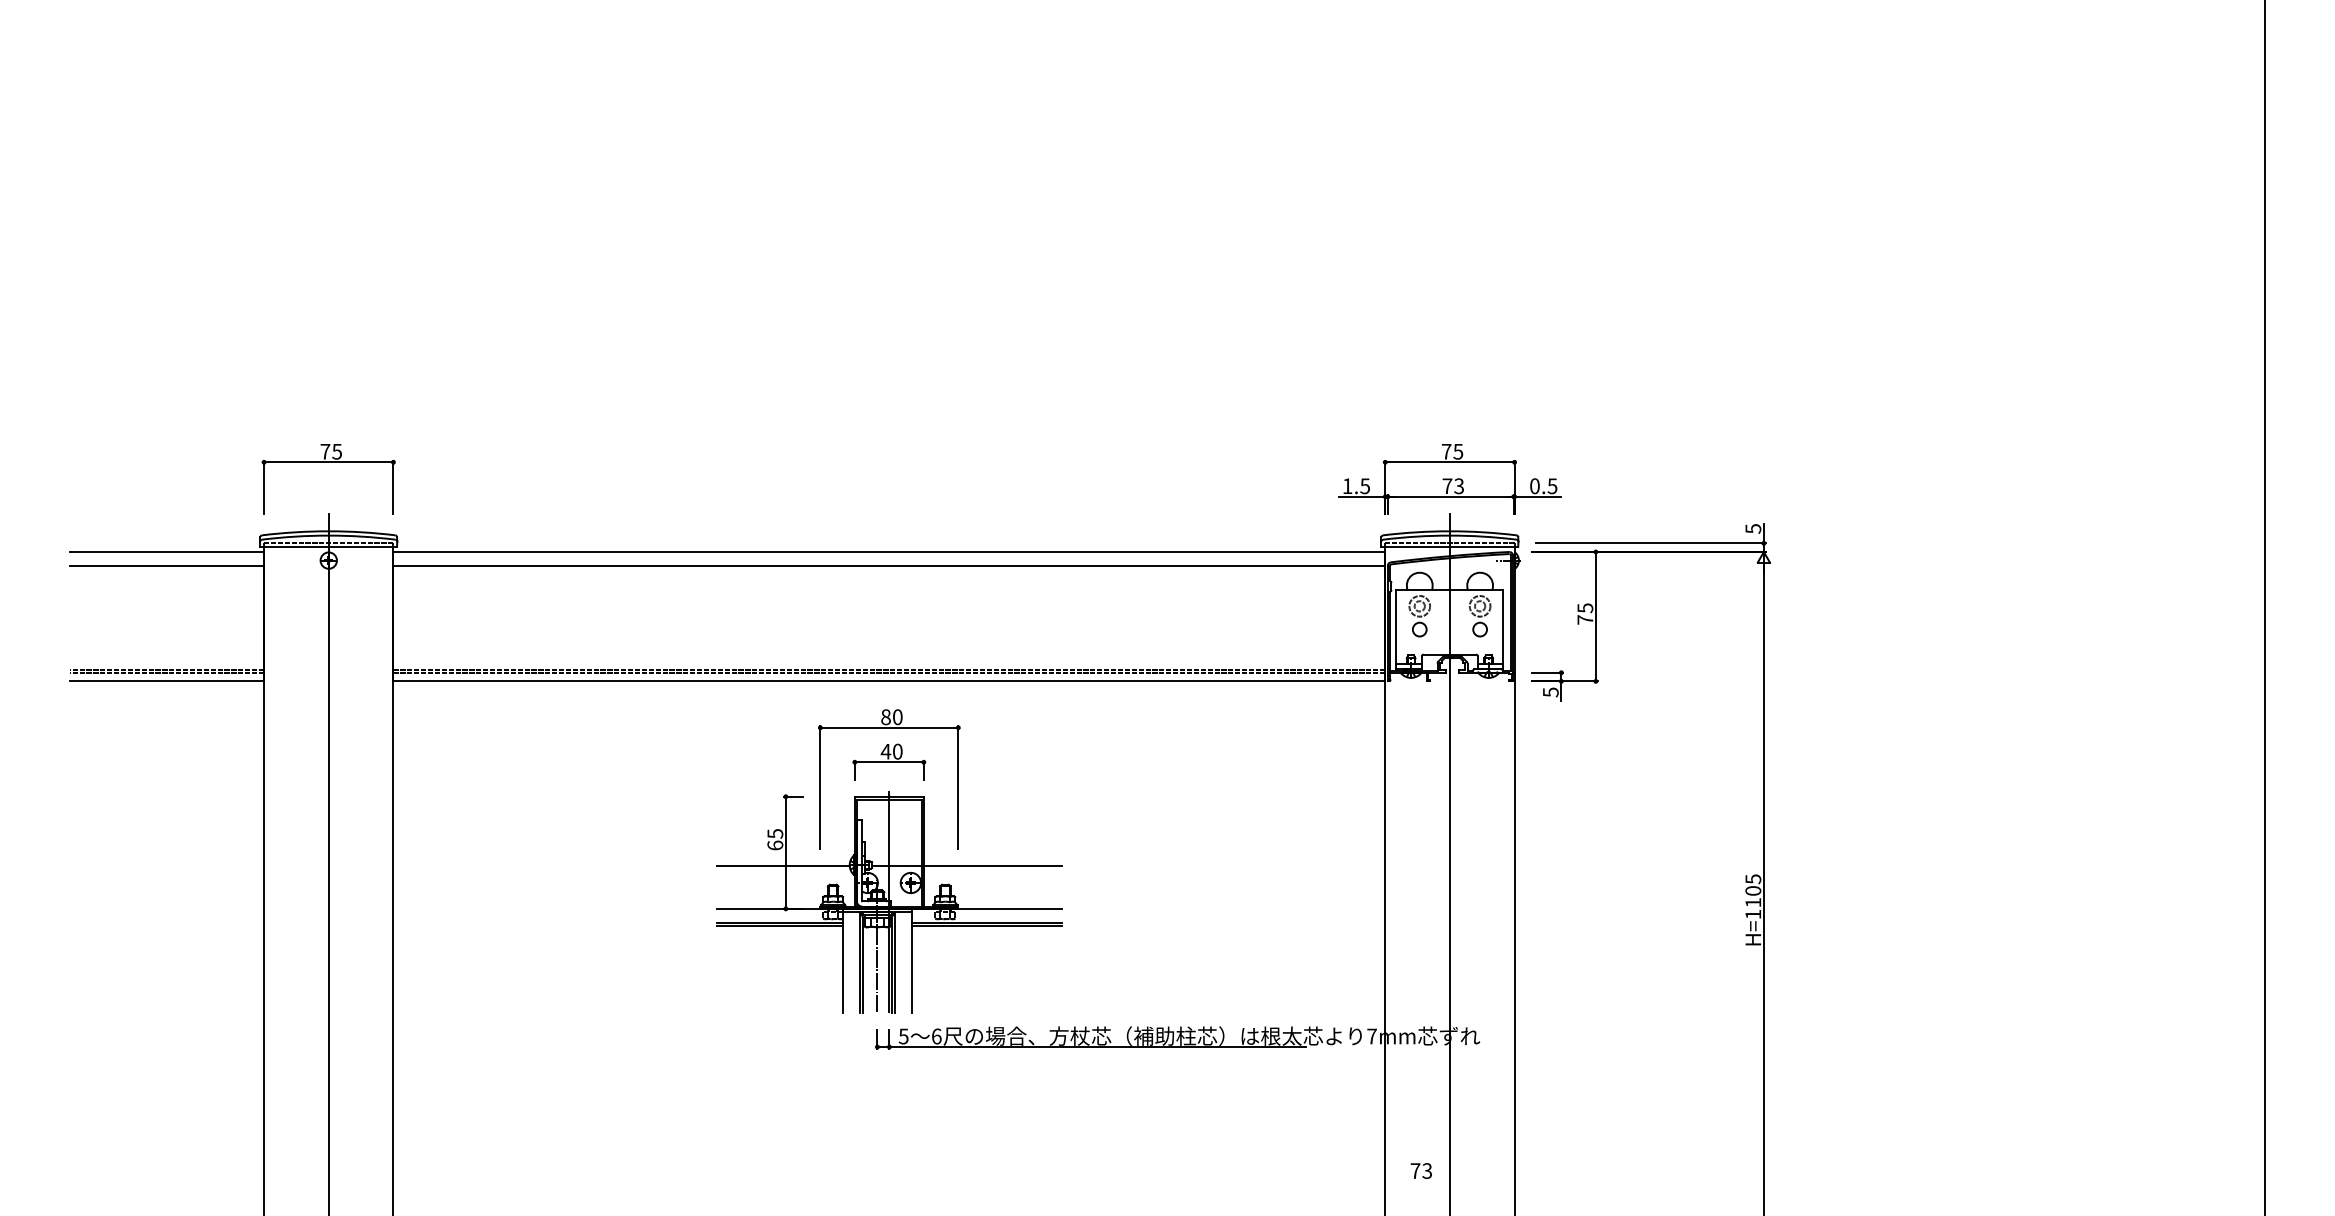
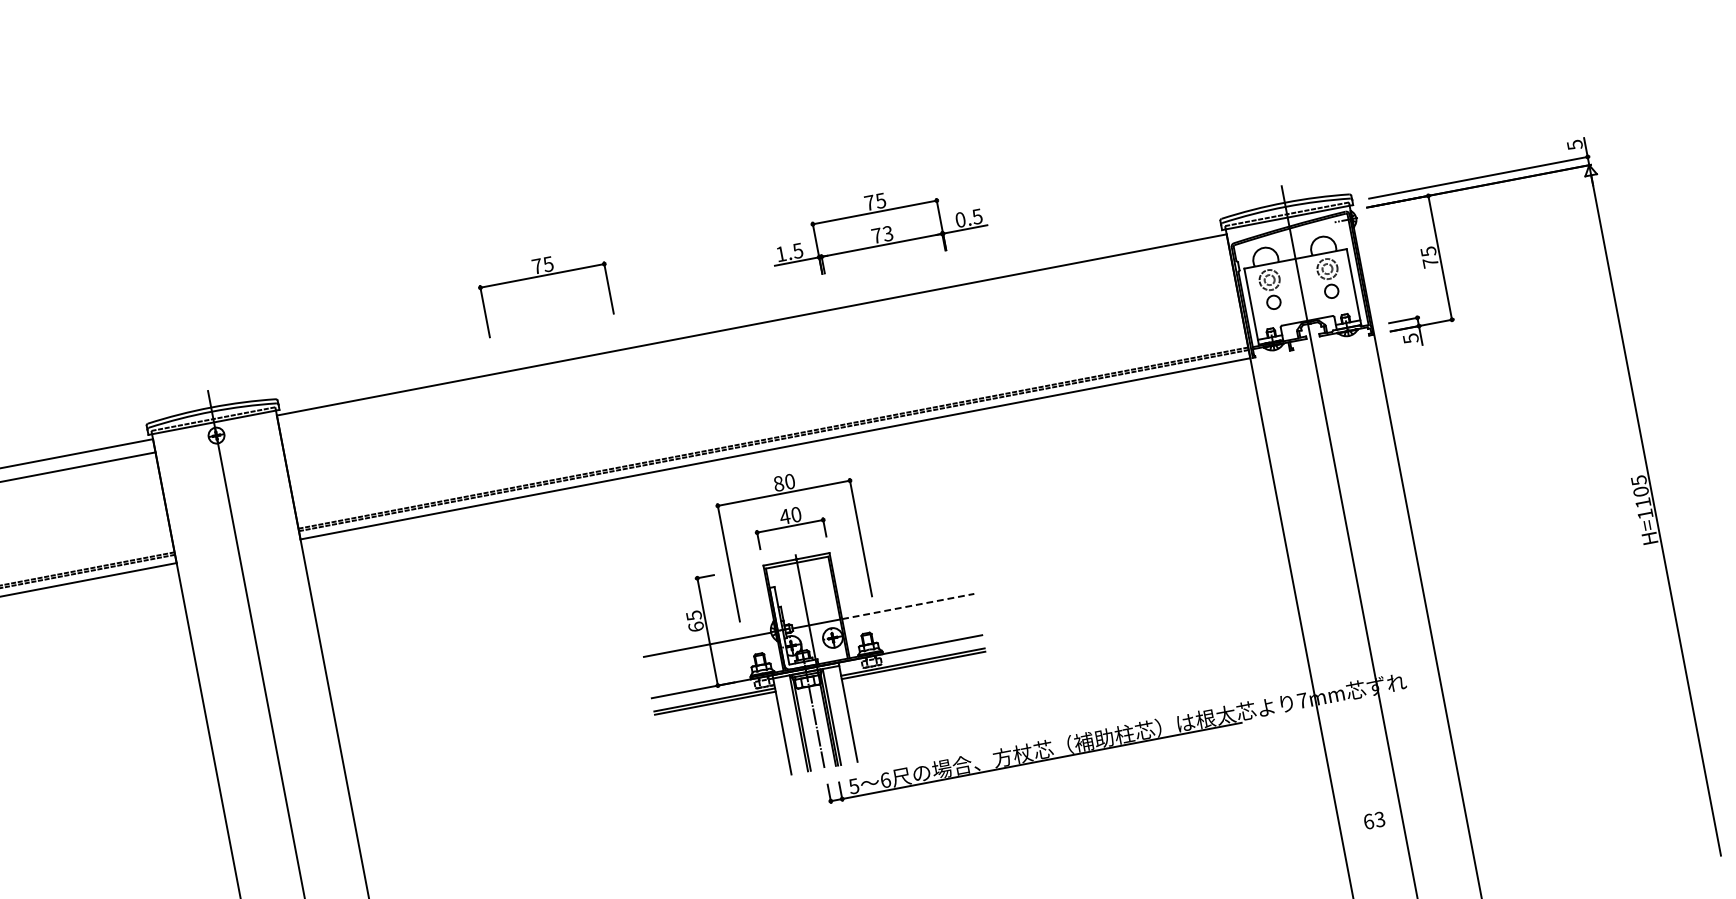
part: (328, 462) -> (542, 276), moved
part: (1449, 479) -> (877, 229), moved
line: (889, 565) -> (754, 337), removed
line: (992, 865) -> (907, 606), solid -> dashed
text: (1415, 1170) -> (1368, 821), 73 -> 63

